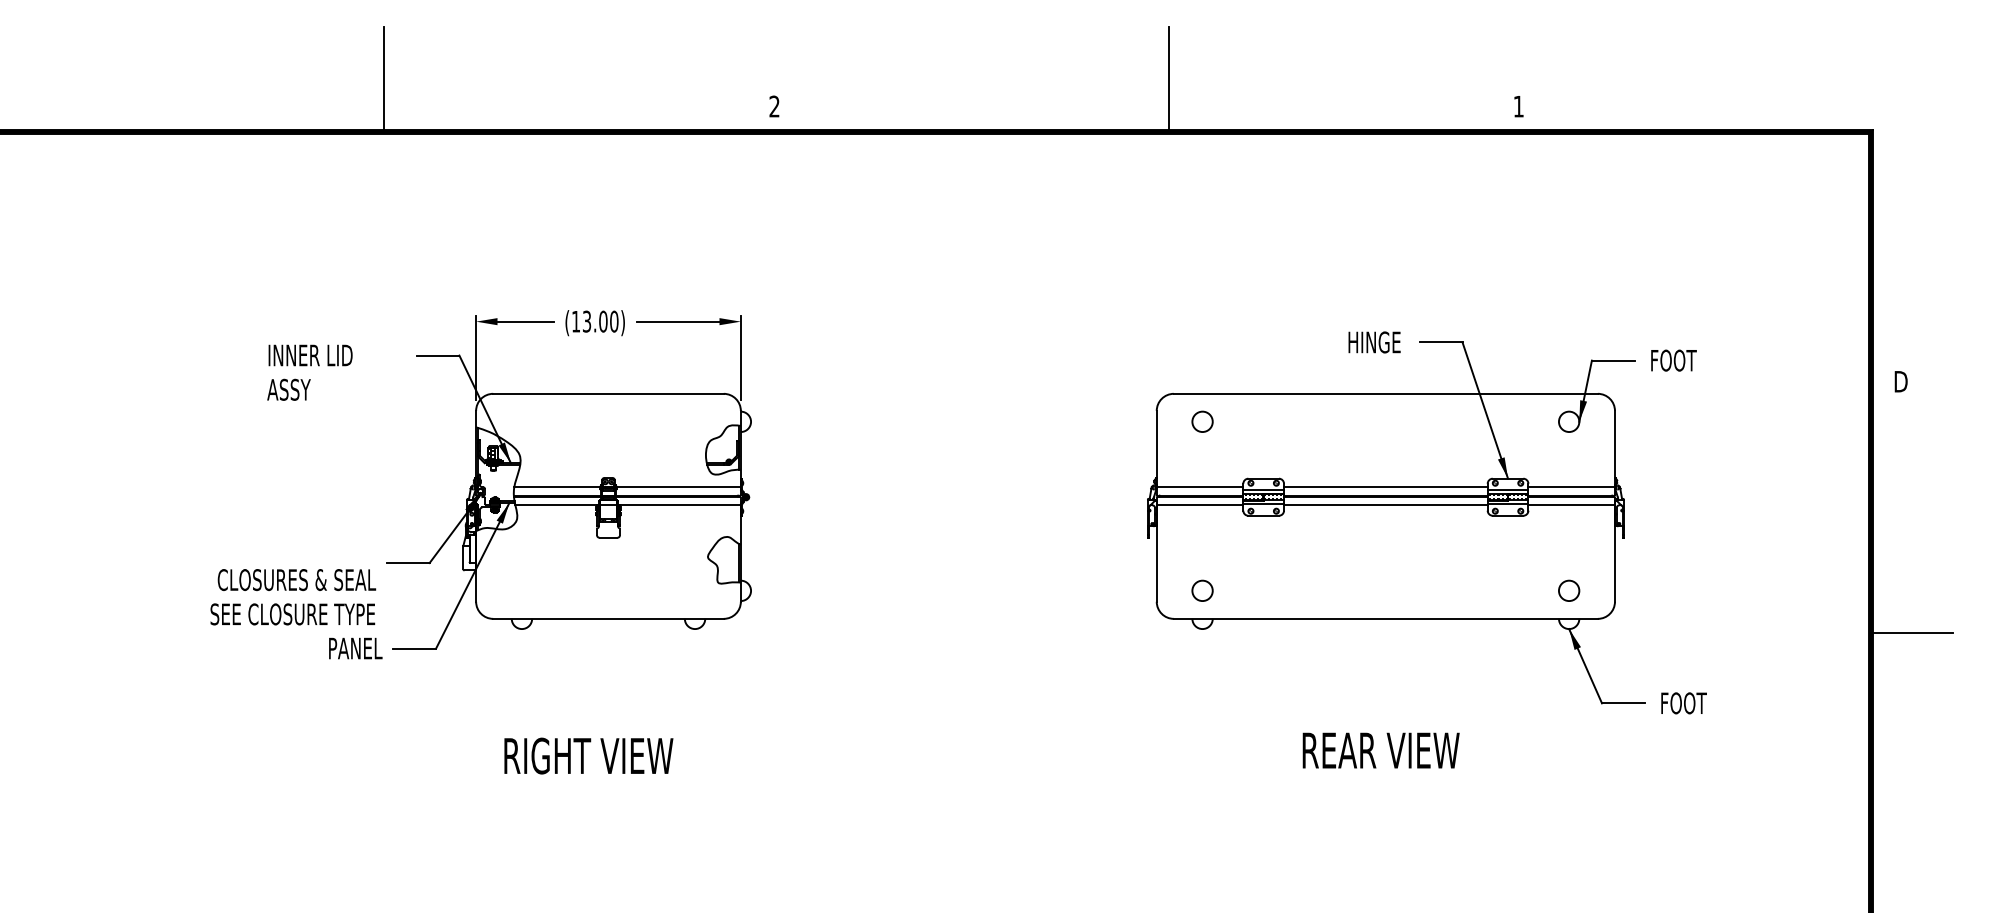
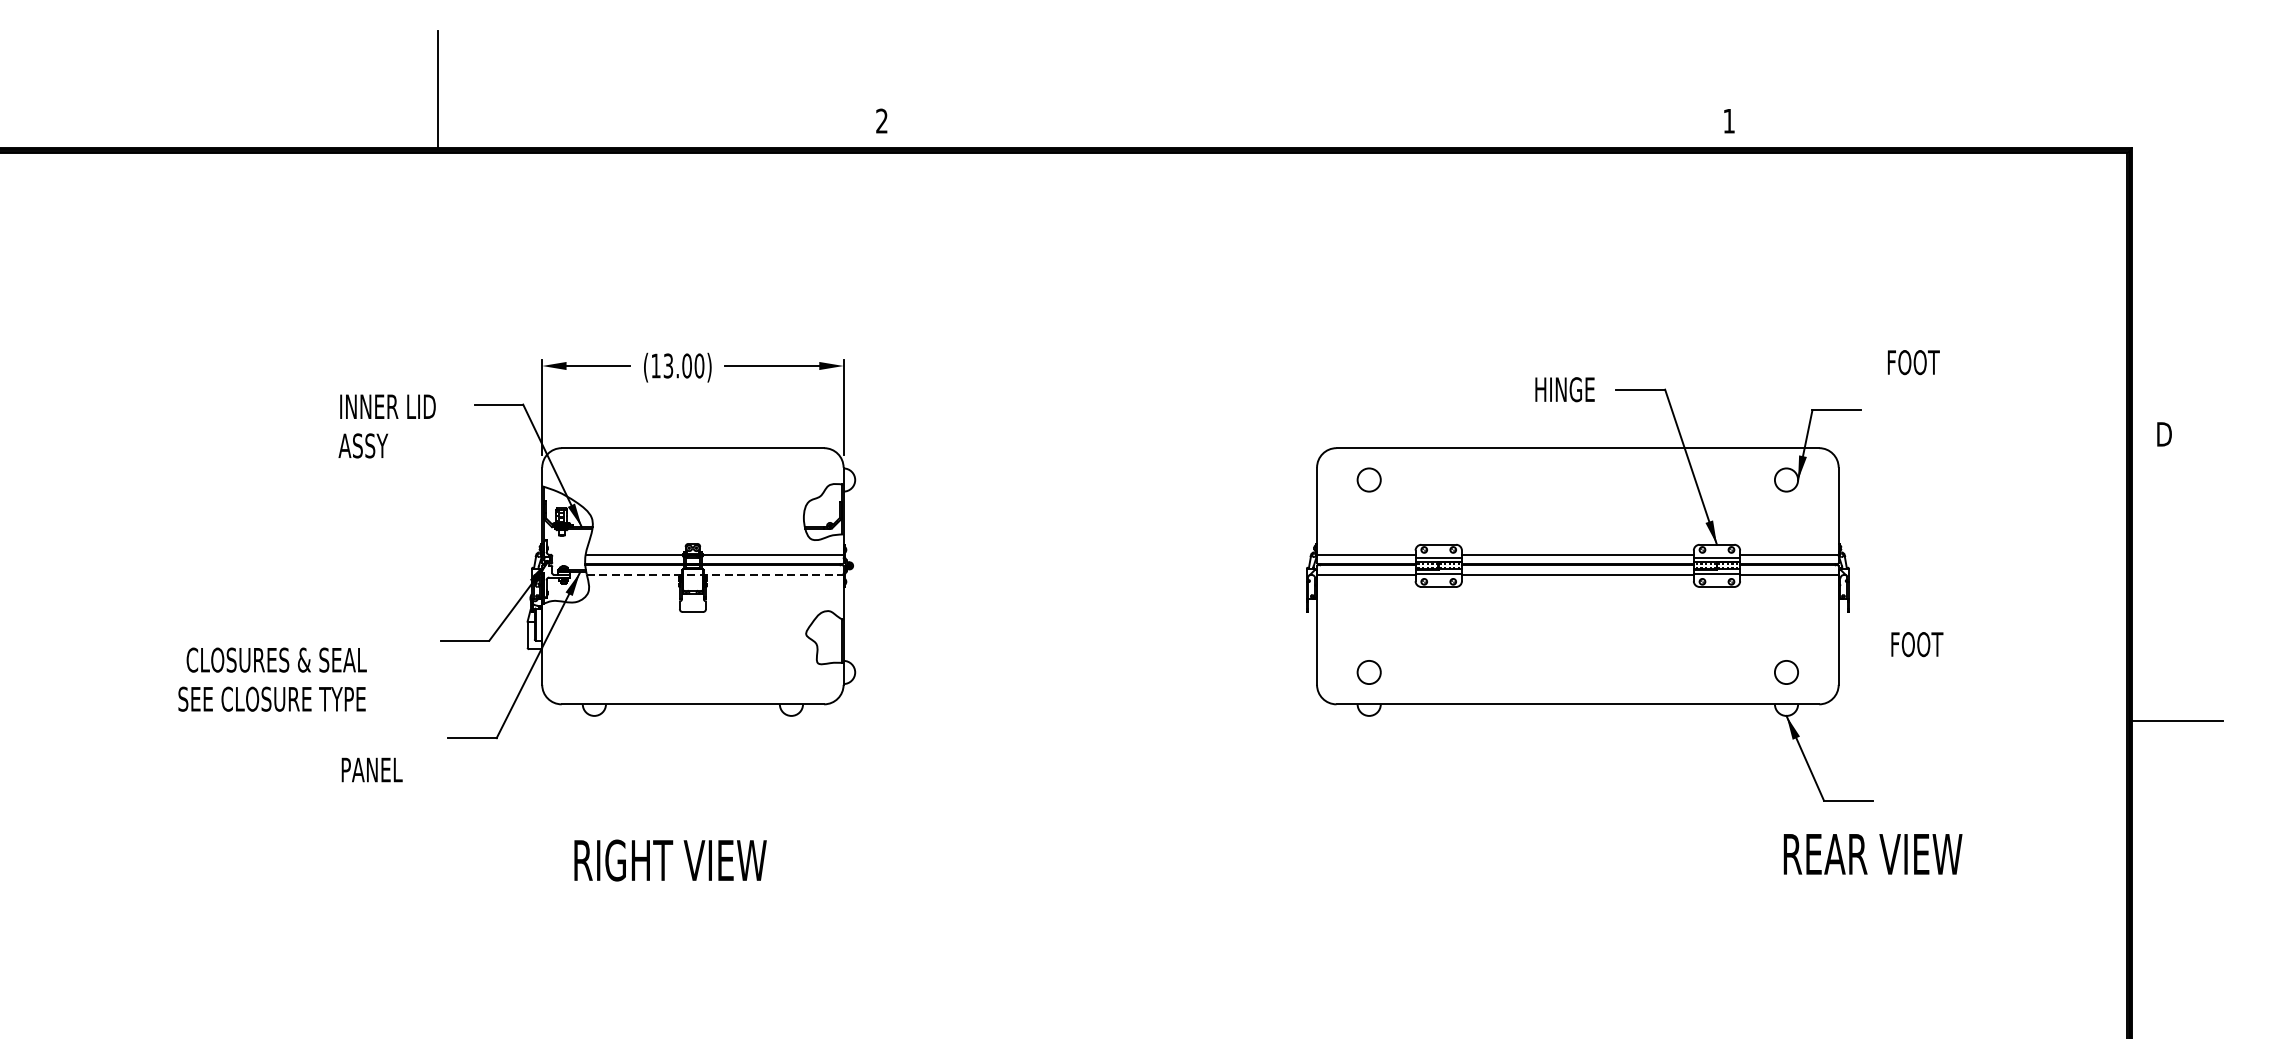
line: (1168, 78) -> (1330, 89), removed
text: (1673, 360) -> (1913, 362), moved
text: (309, 372) -> (386, 426), moved
line: (628, 504) -> (715, 574), solid -> dashed
text: (293, 597) -> (272, 680), moved
text: (355, 648) -> (371, 769), moved
text: (1683, 703) -> (1916, 644), moved
text: (1380, 750) -> (1872, 854), moved

